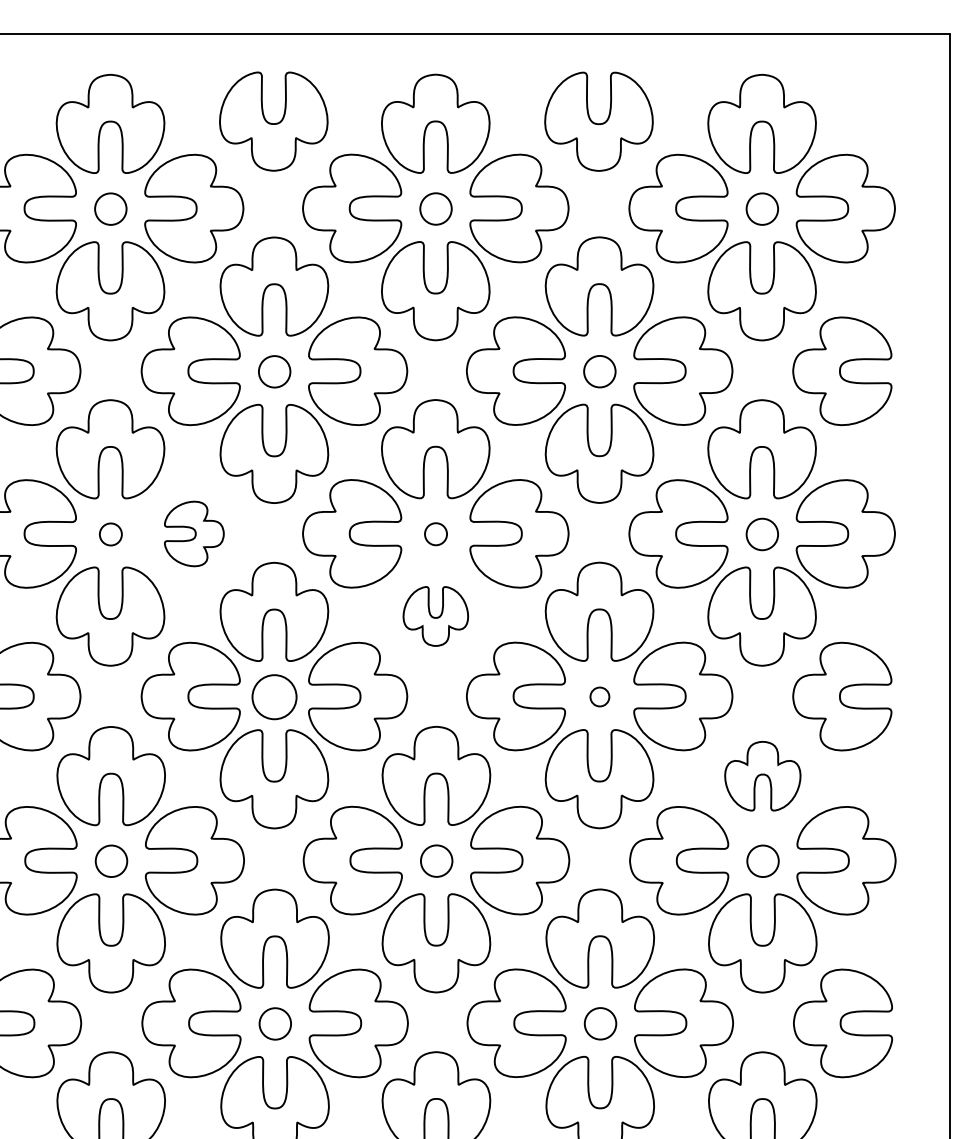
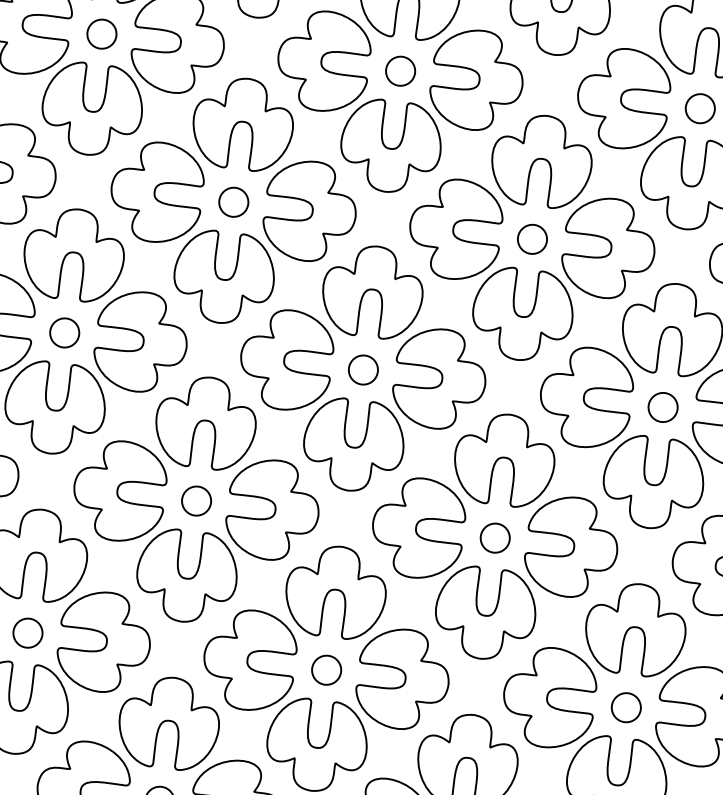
part: (194, 533) -> (141, 341), size x1.67
part: (435, 533) -> (363, 369), size x1.43
part: (110, 534) -> (64, 332), size x1.43
part: (435, 616) -> (353, 445), size x1.67
part: (274, 696) -> (196, 500), size x0.71
part: (599, 696) -> (494, 537), size x1.67
part: (762, 776) -> (635, 629), size x1.43

